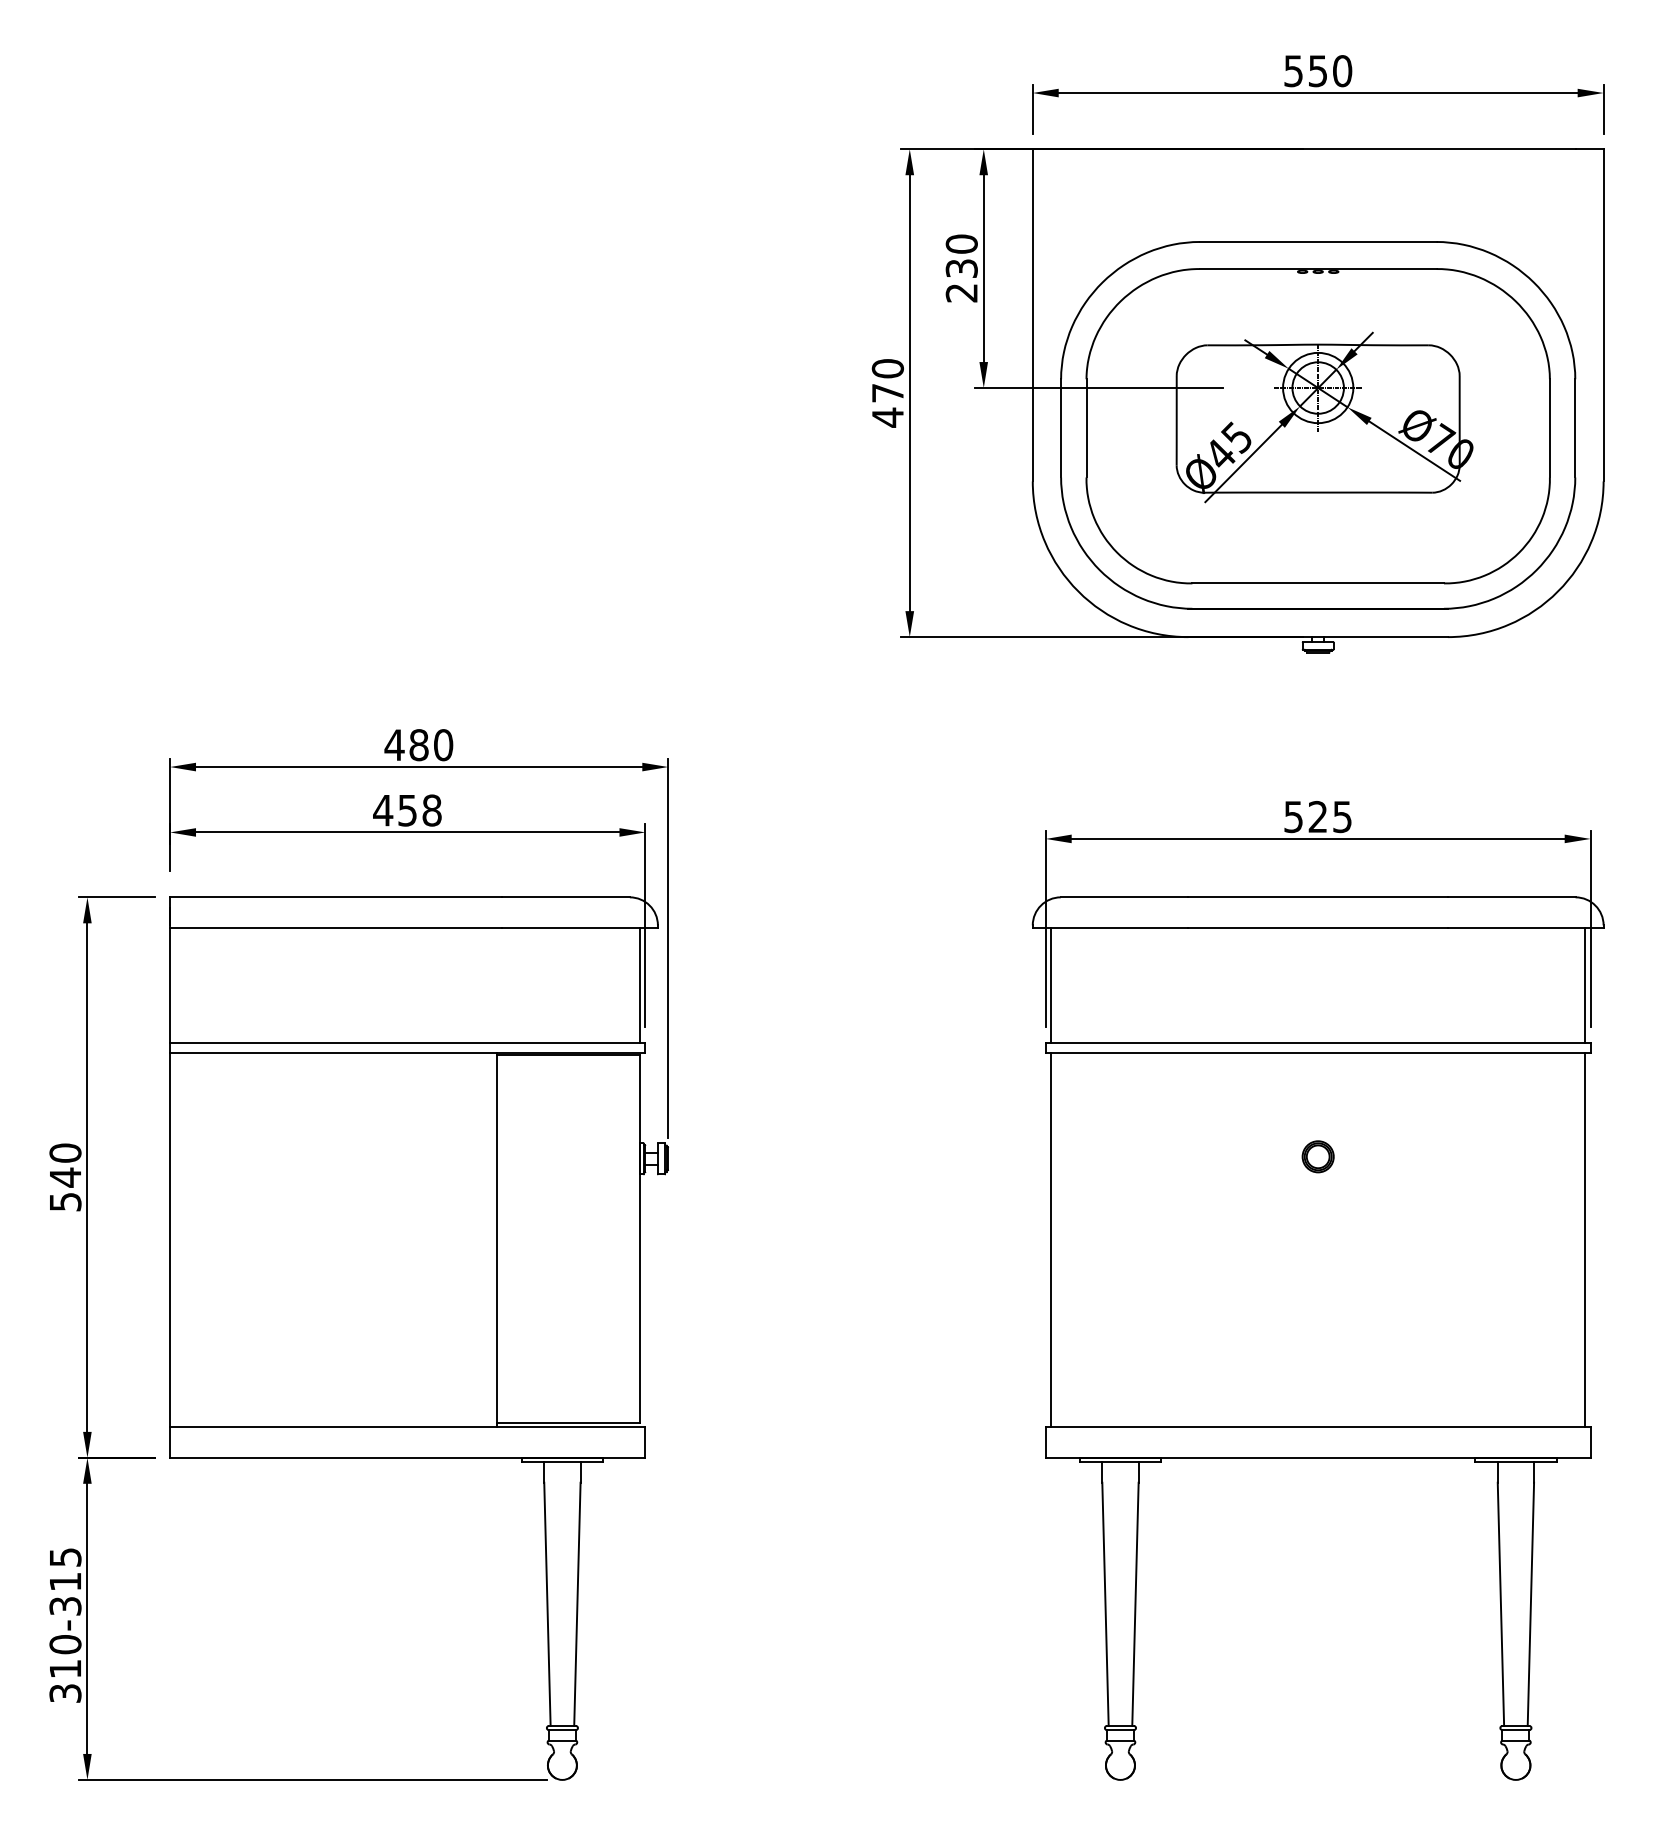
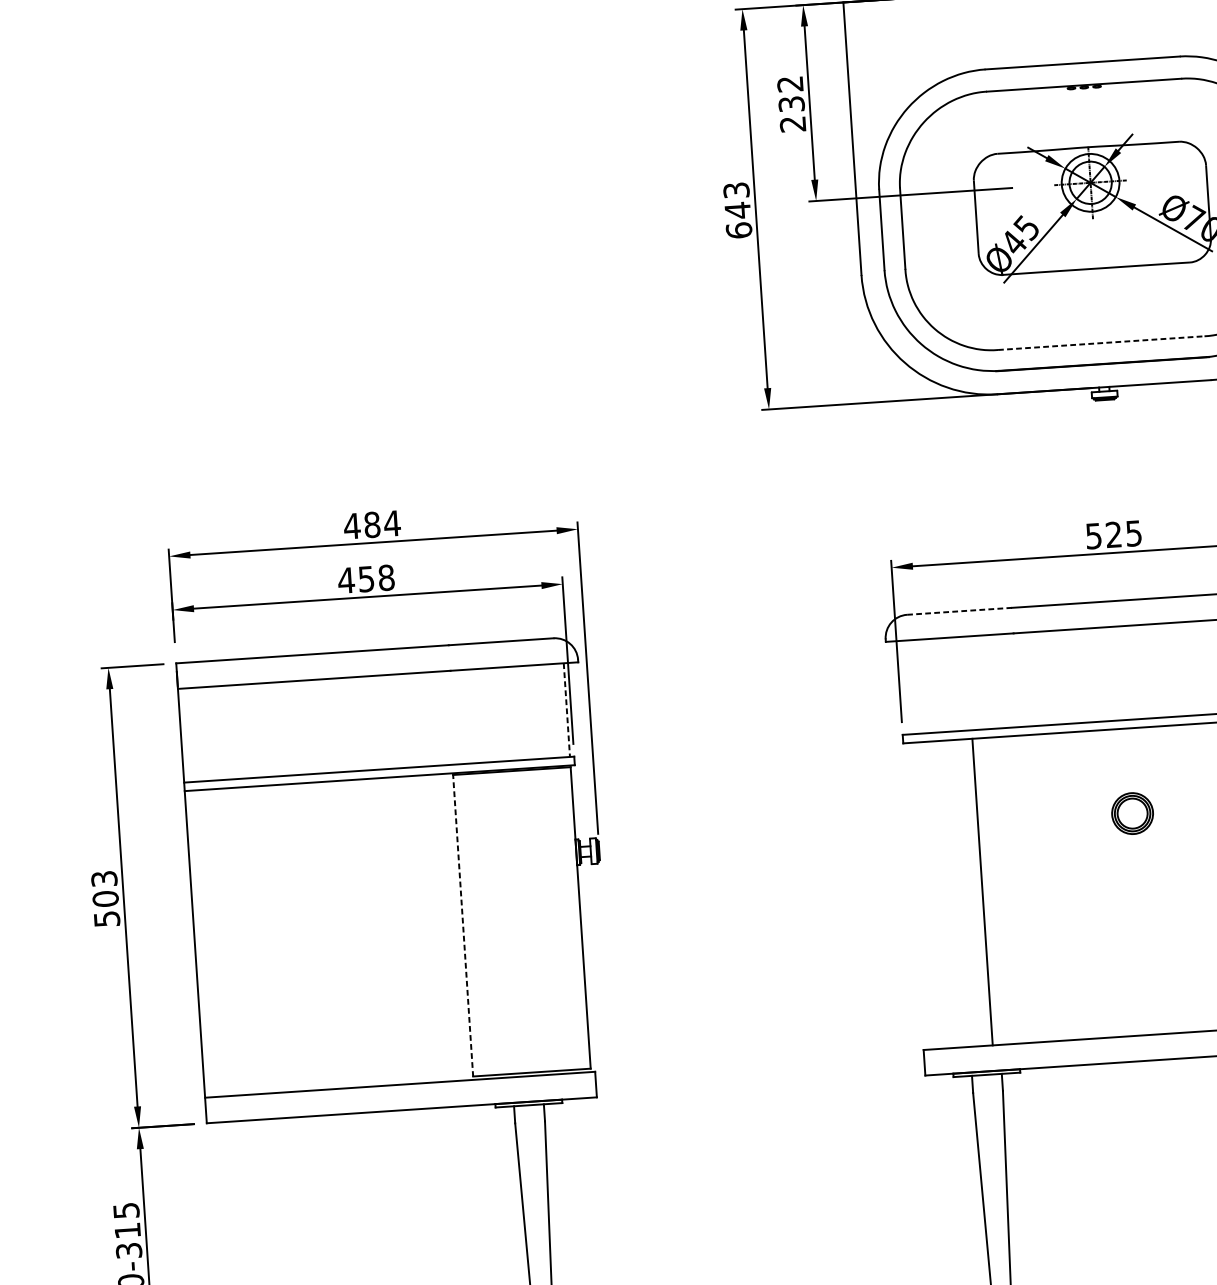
text: (961, 243) -> (790, 83), 230 -> 232
text: (887, 393) -> (737, 210), 470 -> 643
line: (1318, 583) -> (1101, 343), solid -> dashed
text: (443, 745) -> (392, 523), 480 -> 484
line: (1124, 897) -> (959, 611), solid -> dashed
line: (1050, 985) -> (903, 687), removed
line: (640, 986) -> (567, 710), solid -> dashed
part: (1317, 1156) -> (1131, 813), size x1.6
text: (65, 1165) -> (105, 889), 540 -> 503
line: (497, 1239) -> (463, 926), solid -> dashed
line: (1050, 1239) -> (982, 891), moved

